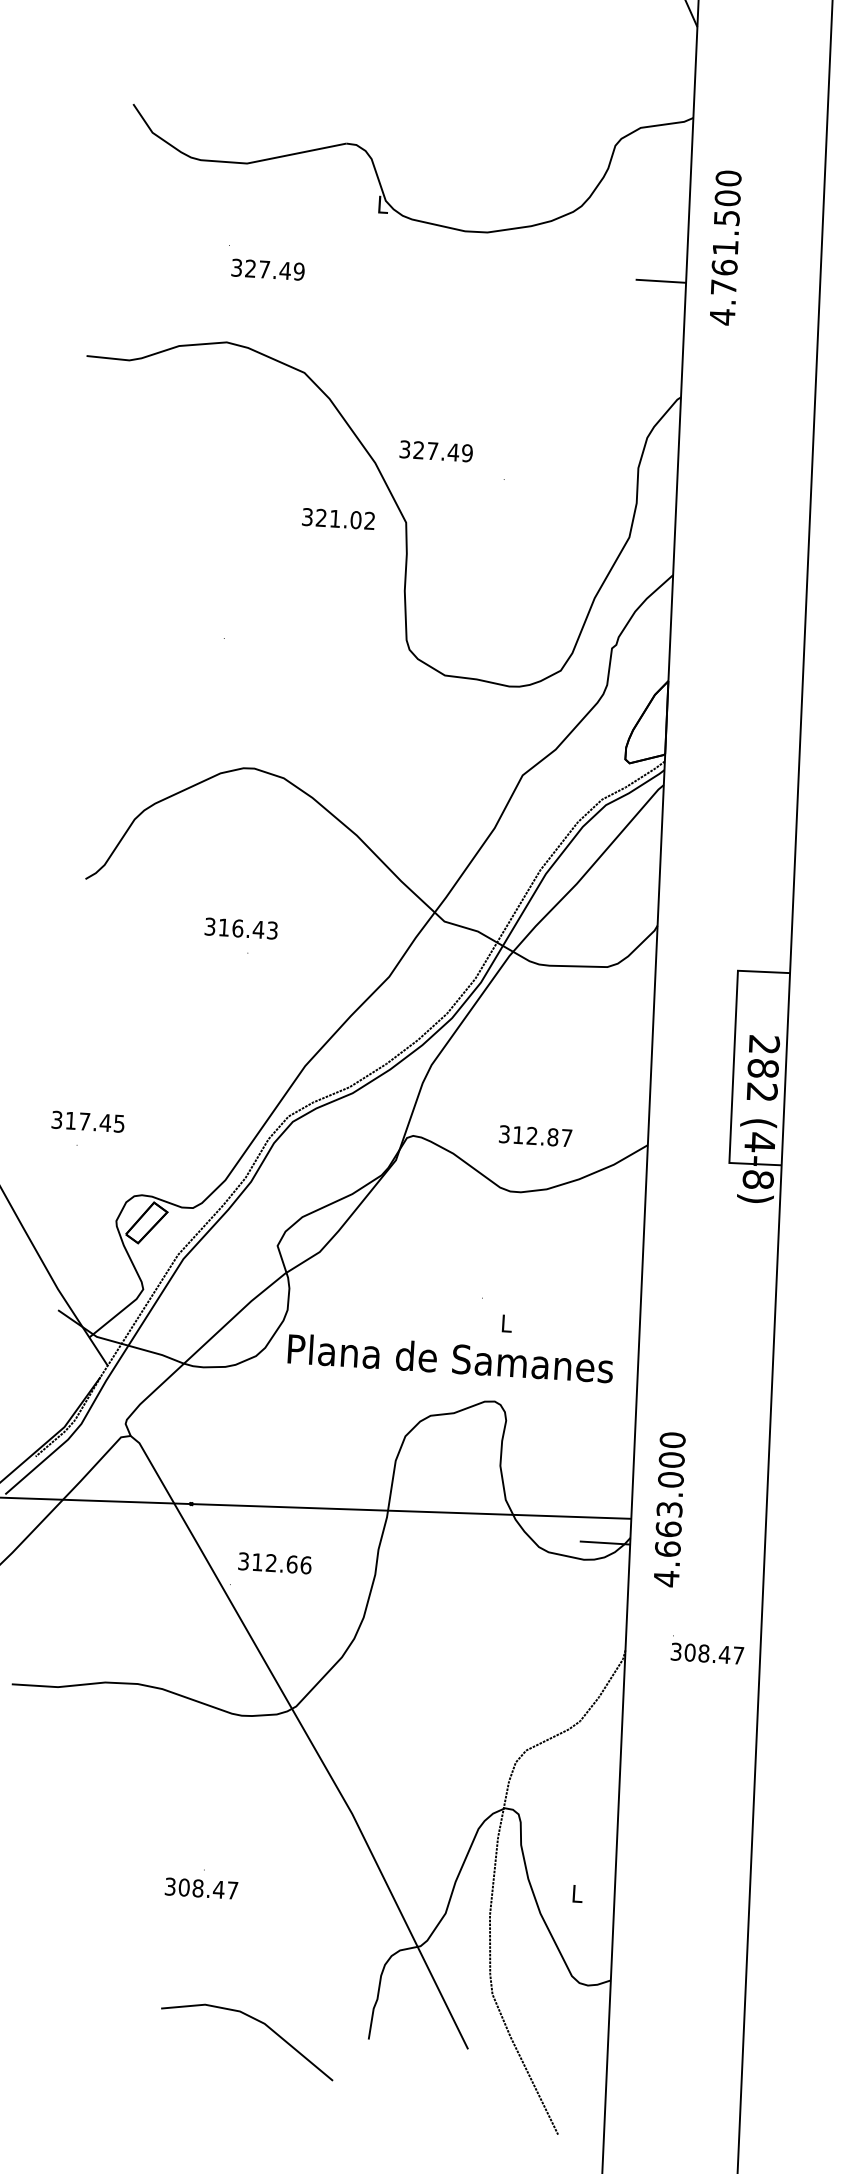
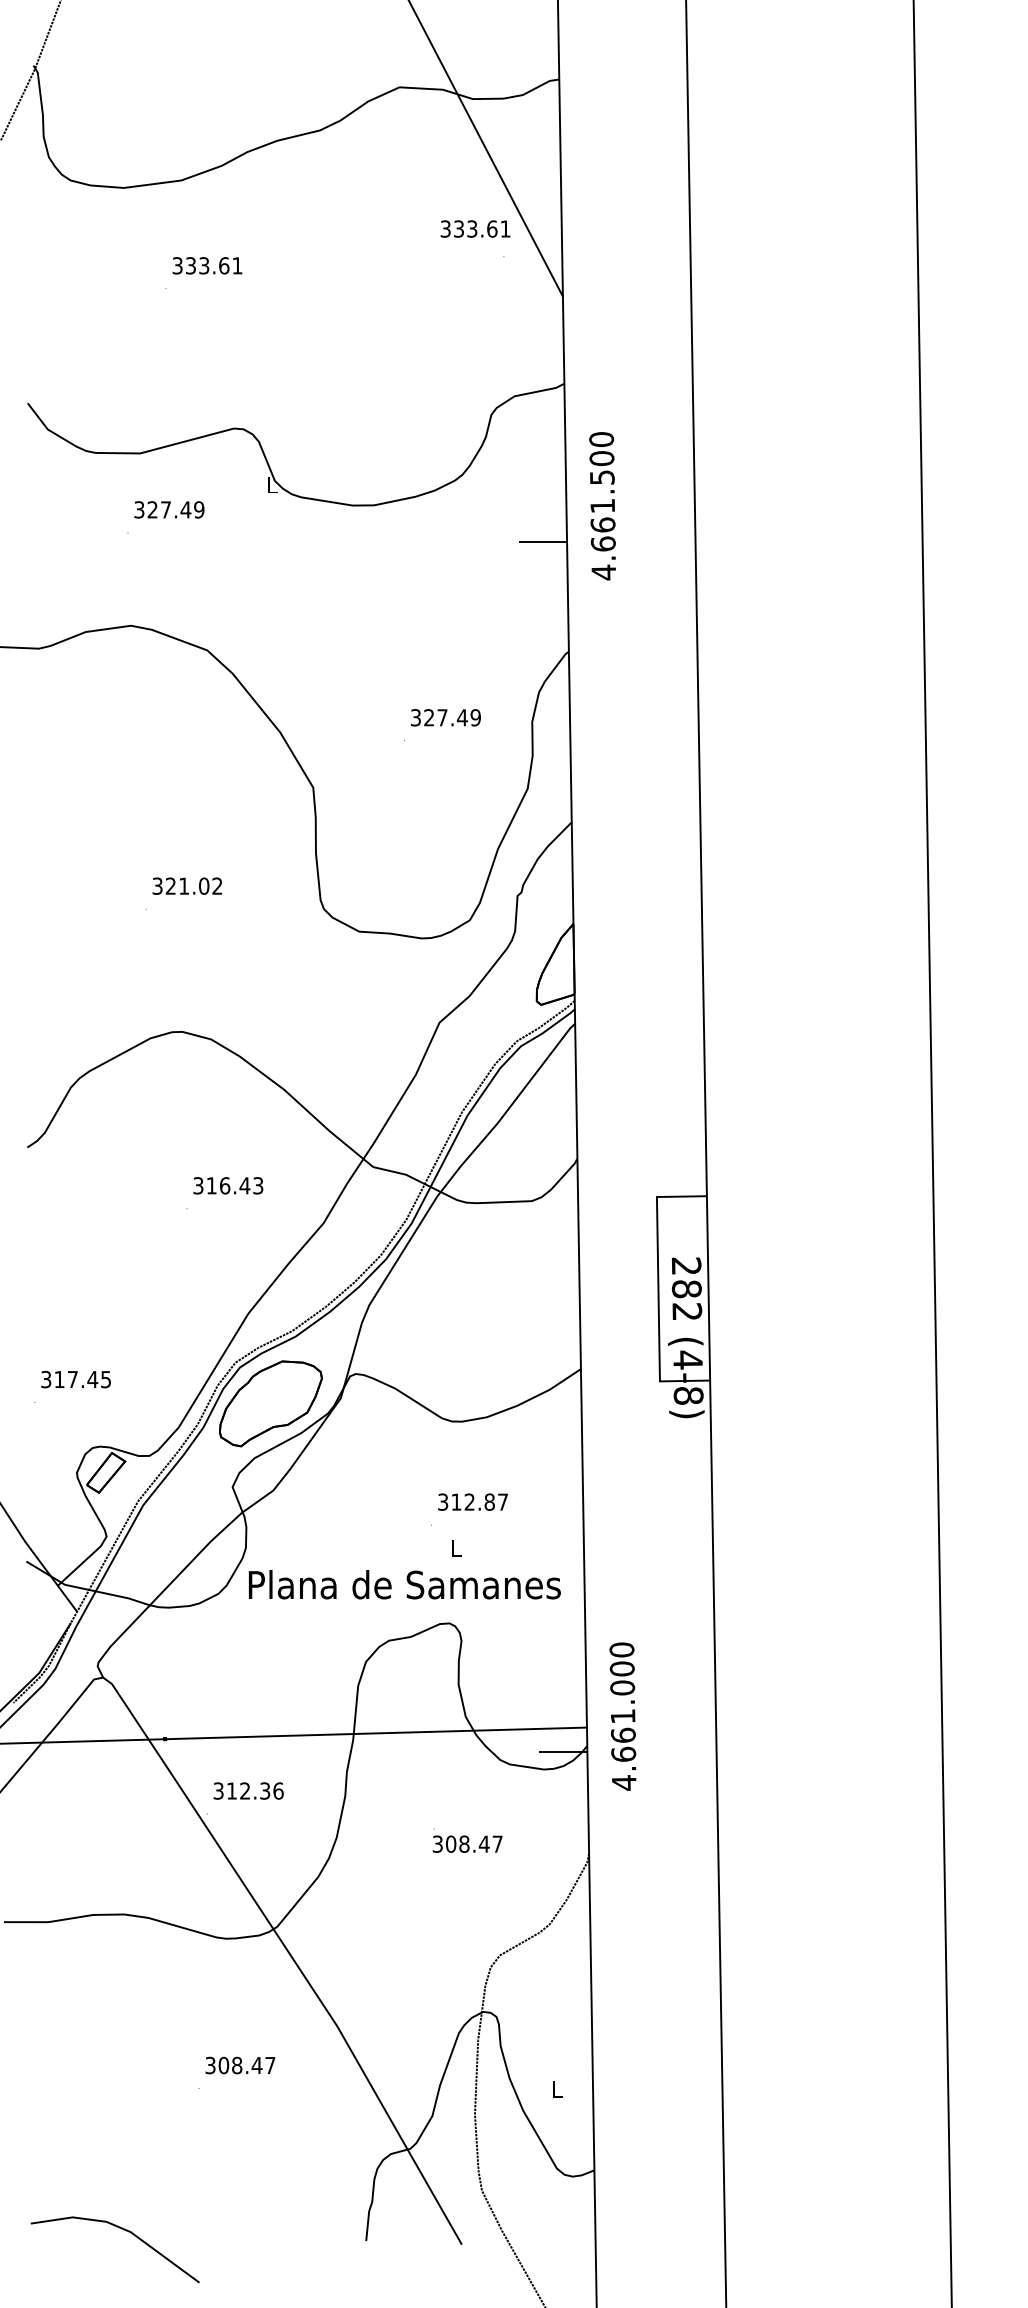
text: (268, 269) -> (169, 509), moved
text: (722, 286) -> (602, 543), 4.761.500 -> 4.661.500
text: (435, 451) -> (445, 717), moved
text: (337, 518) -> (186, 885), moved
text: (241, 928) -> (228, 1185), moved
text: (87, 1121) -> (75, 1379), moved
text: (535, 1135) -> (472, 1501), moved
part: (322, 1161) -> (270, 1403), added
text: (669, 1509) -> (622, 1716), 4.663.000 -> 4.661.000
text: (292, 1563) -> (265, 1790), 312.66 -> 312.36
text: (707, 1649) -> (467, 1840), moved
text: (201, 1888) -> (240, 2065), moved
line: (257, 2021) -> (123, 2230), moved

